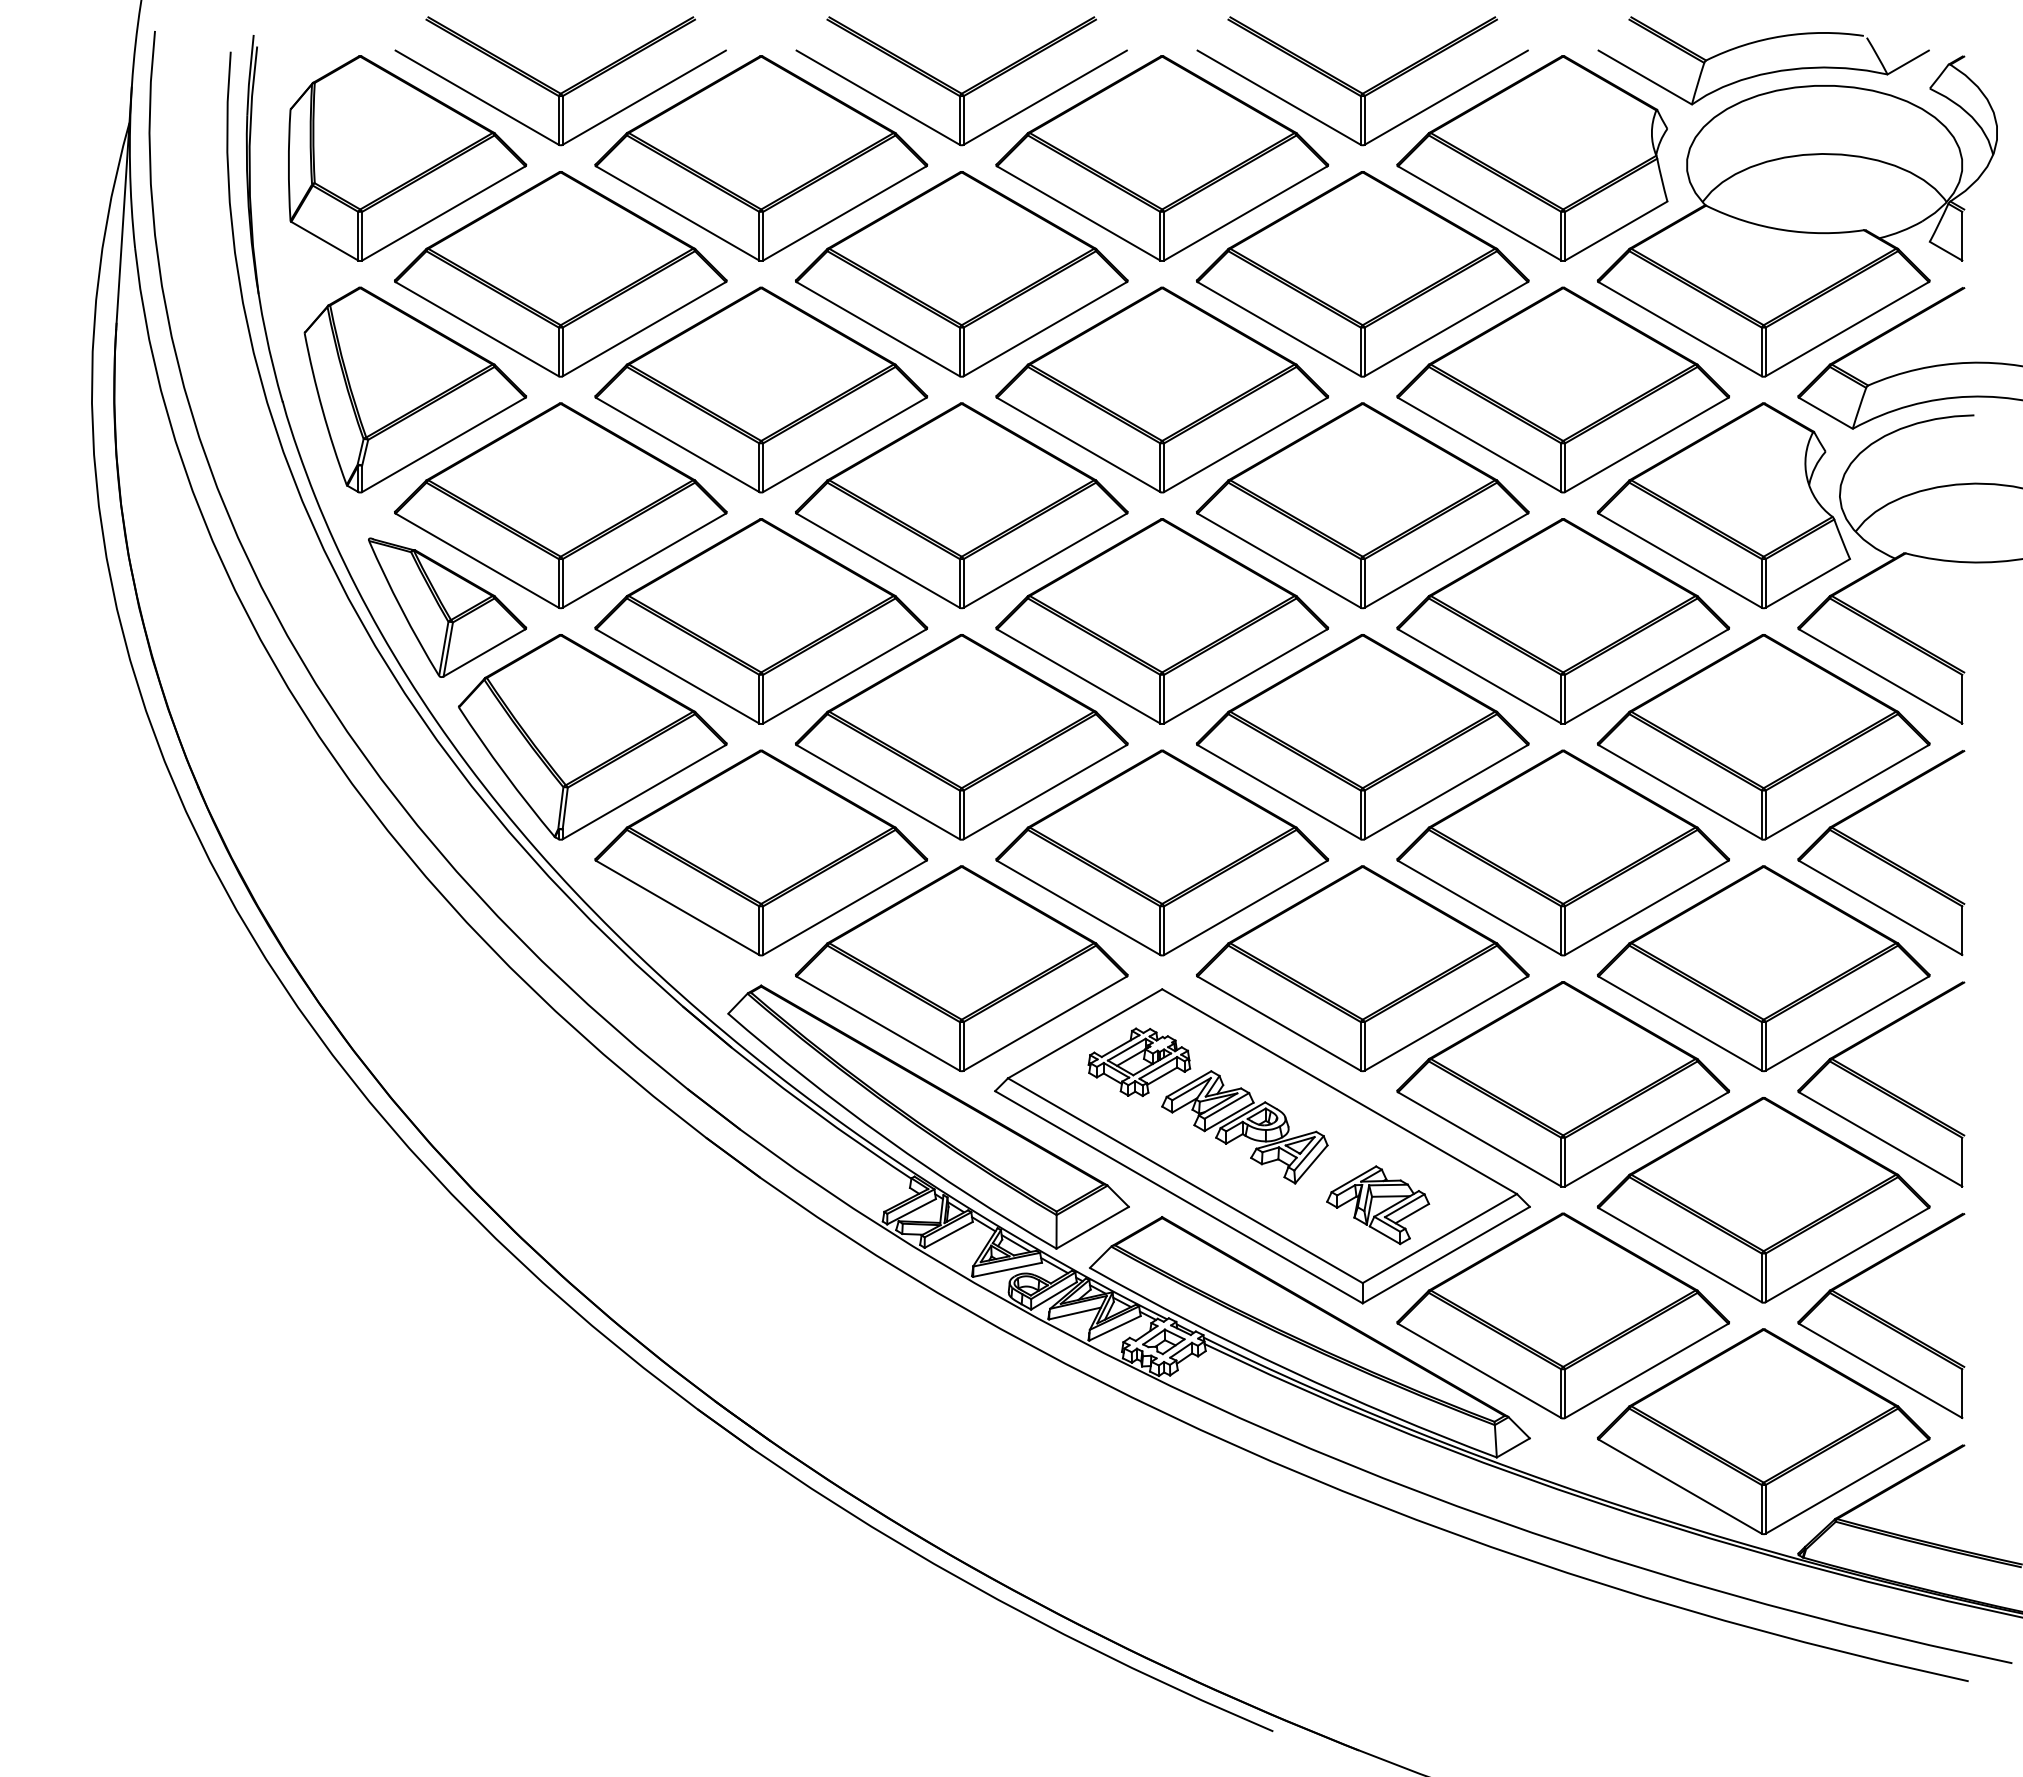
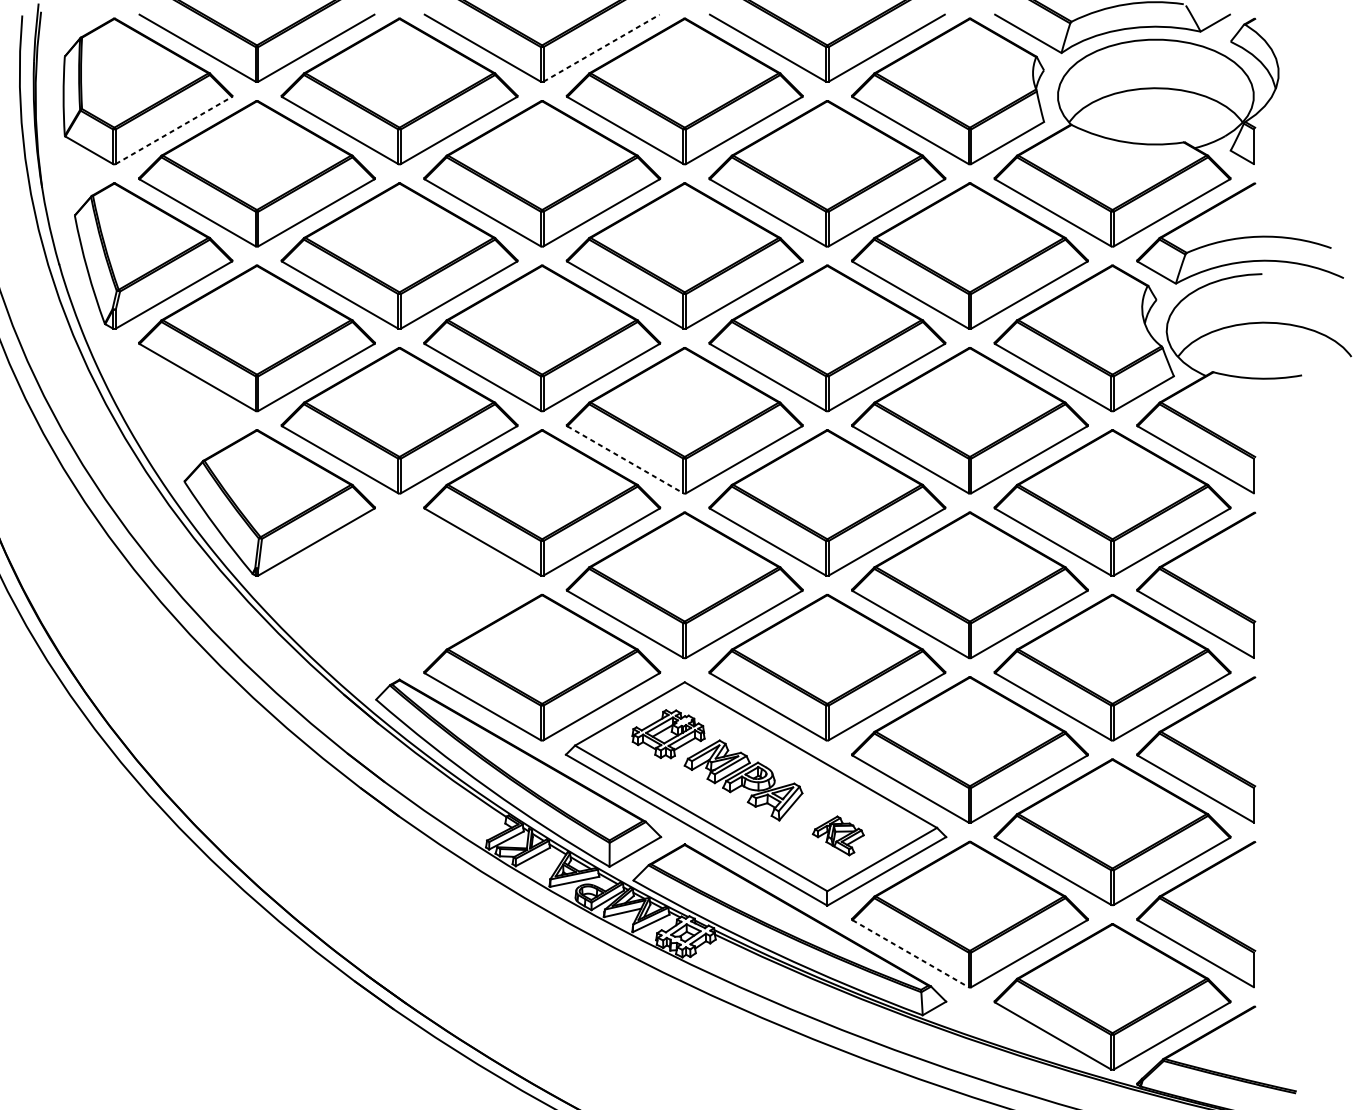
line: (1045, 97) -> (601, 48), solid -> dashed
line: (444, 213) -> (174, 130), solid -> dashed
part: (447, 607) -> (176, 410), removed
line: (1079, 676) -> (625, 459), solid -> dashed
part: (761, 852) -> (399, 585), removed
part: (1378, 1205) -> (838, 836), size x0.7
line: (1480, 1371) -> (911, 954), solid -> dashed

